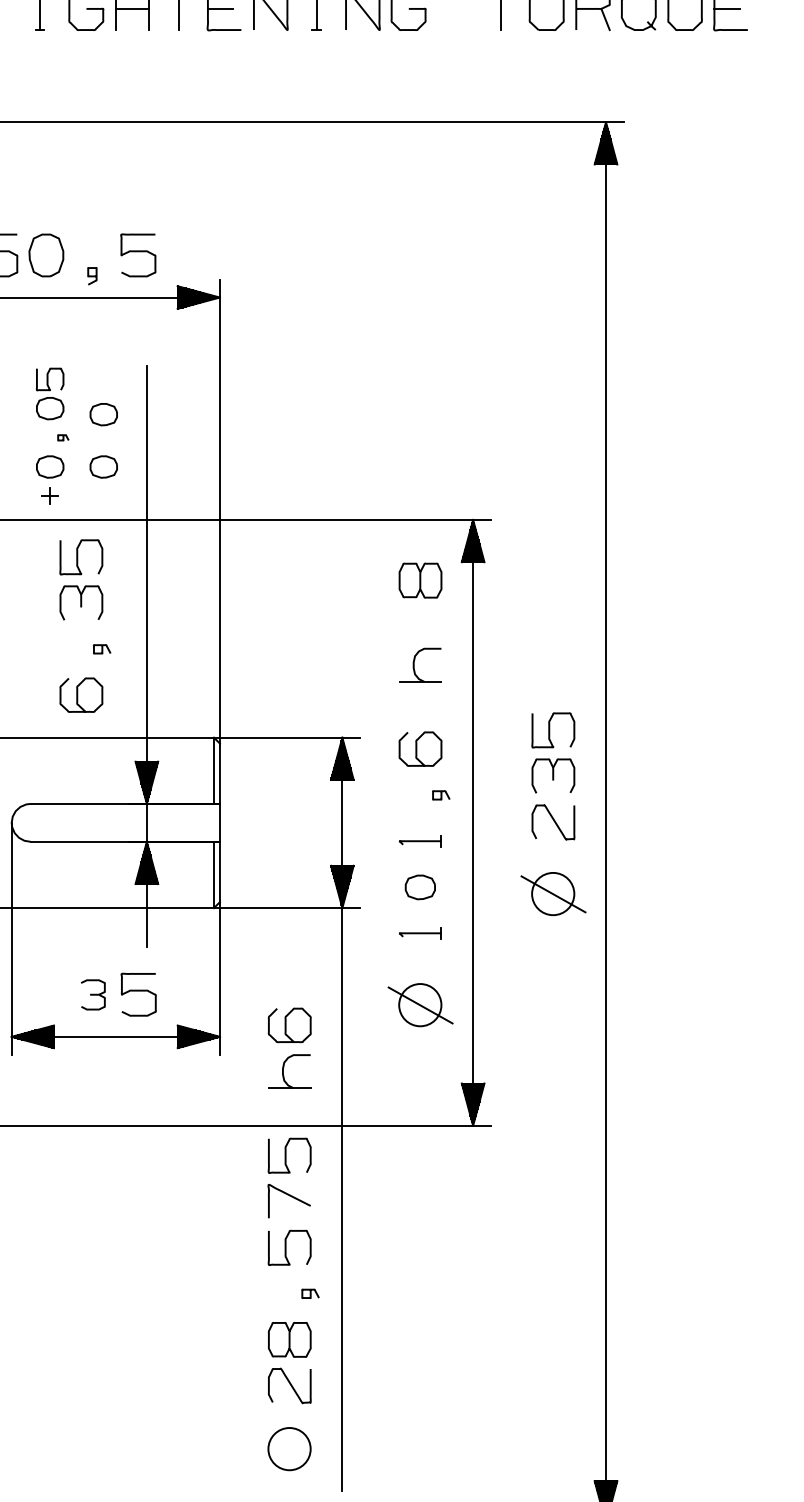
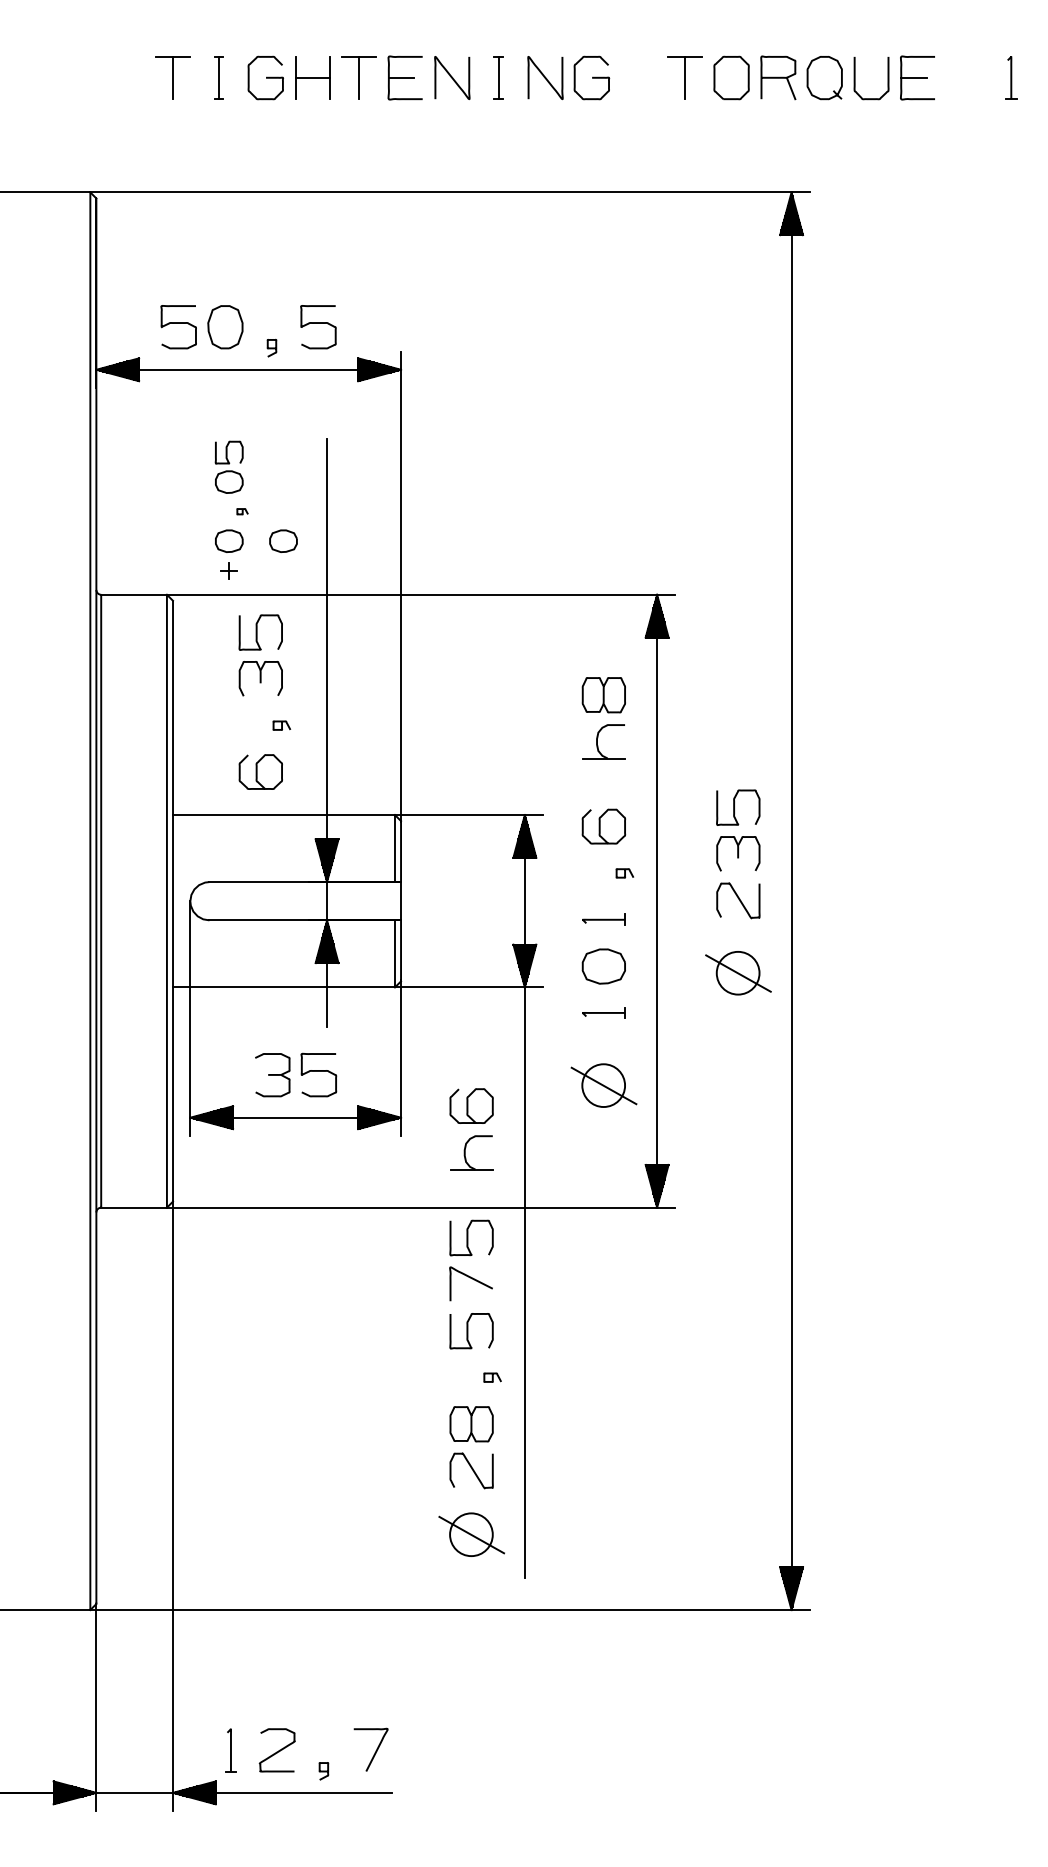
part: (103, 413) -> (283, 487), removed
curve: (420, 580) -> (603, 695), moved
part: (420, 887) -> (603, 966), size x1.43
part: (92, 995) -> (272, 1075), size x1.43
line: (289, 1448) -> (471, 1534), added

